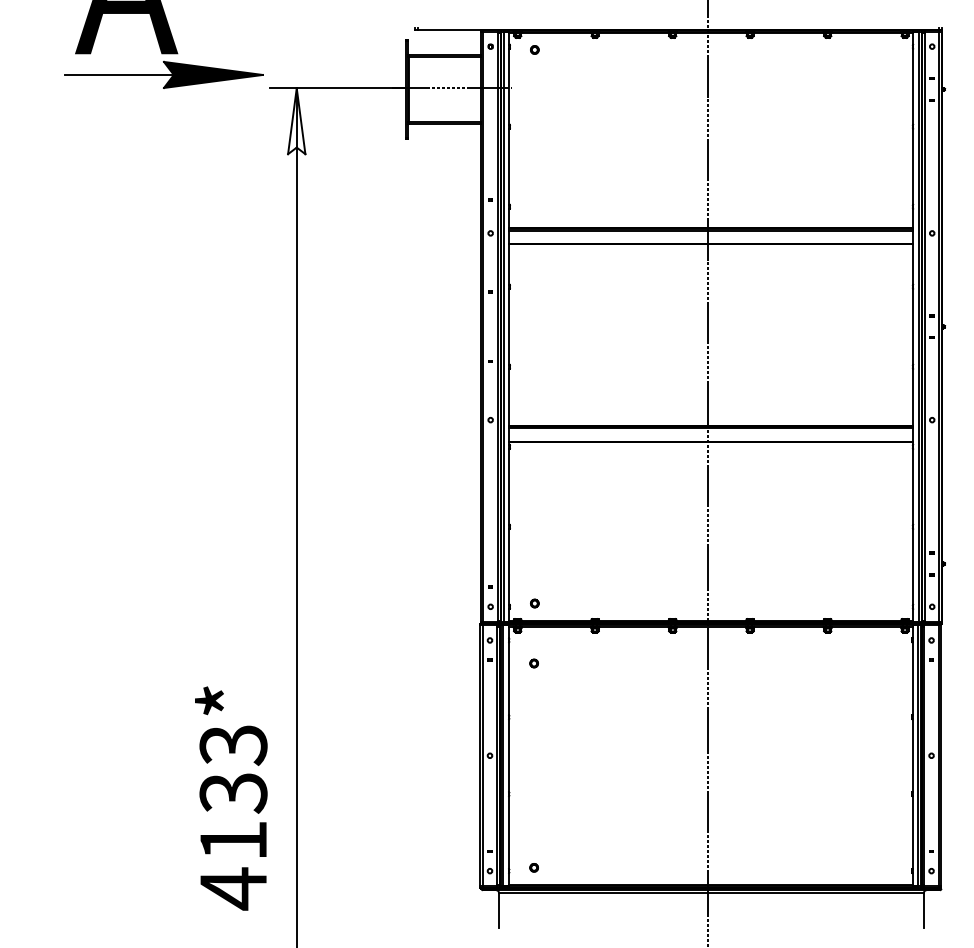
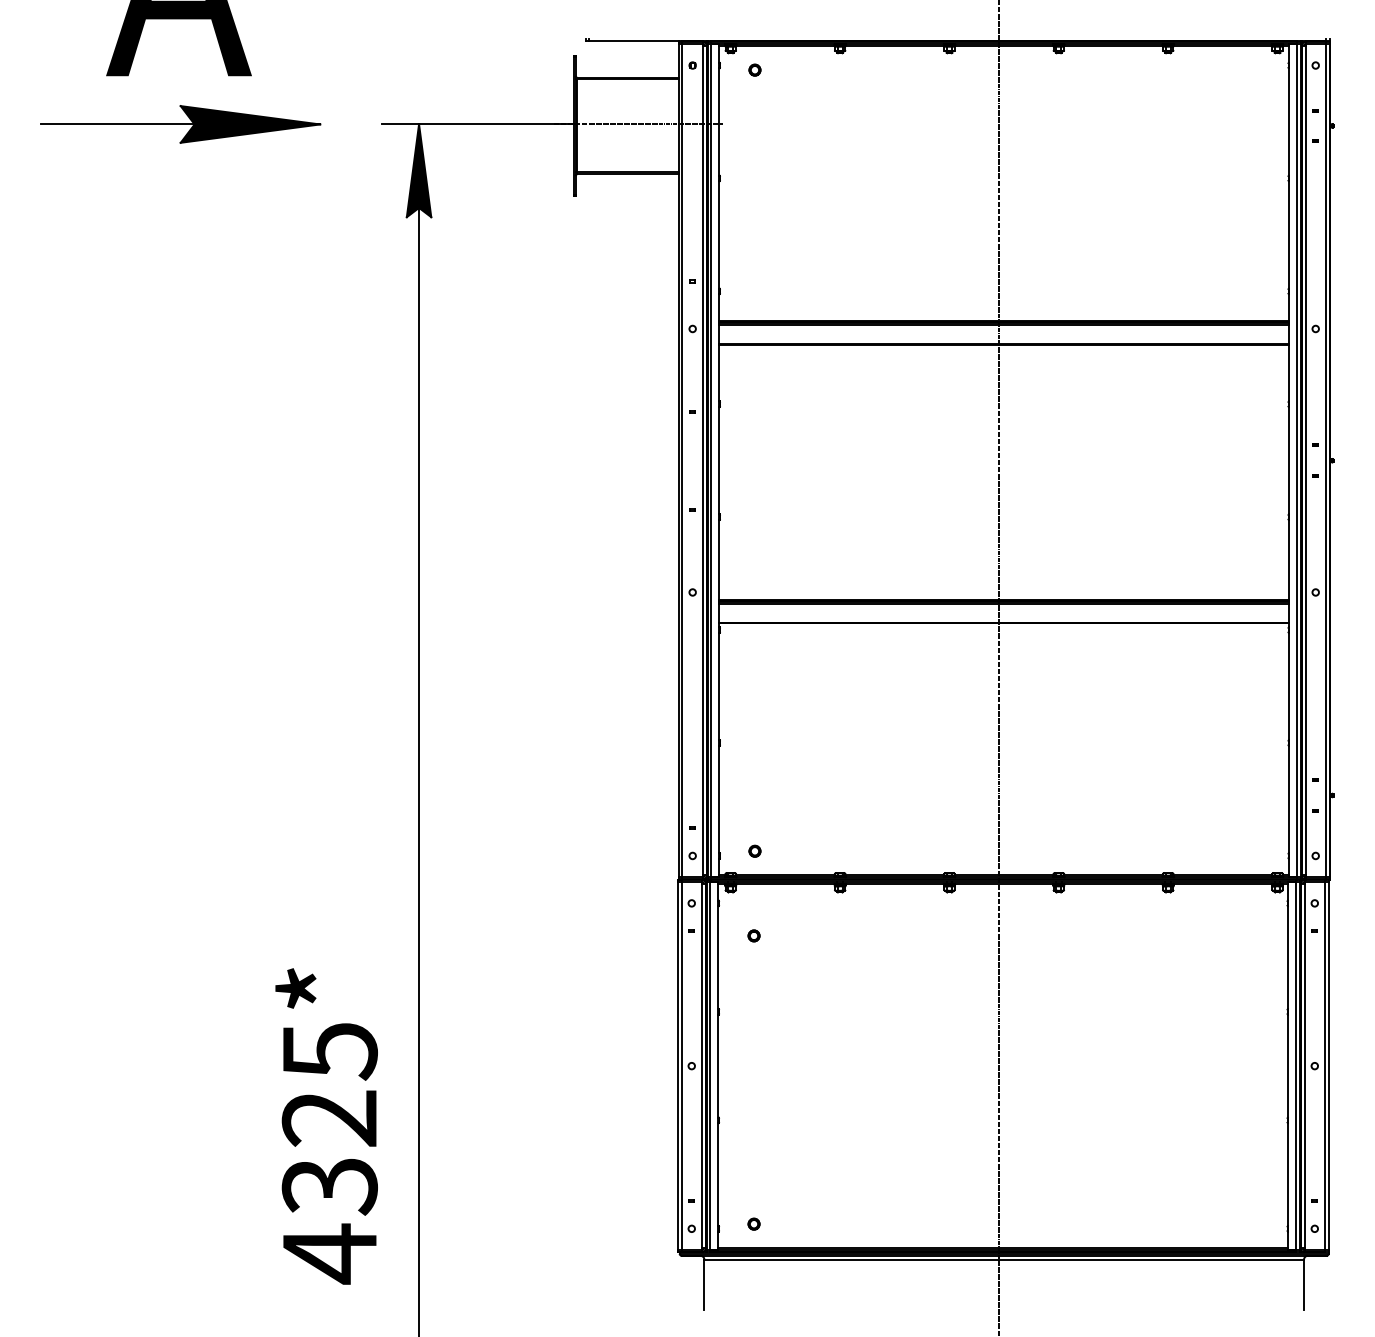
part: (163, 75) -> (180, 124), moved
fill: (296, 121) -> (418, 170), added
text: (233, 793) -> (329, 1119), 4133* -> 4325*

